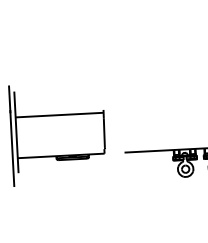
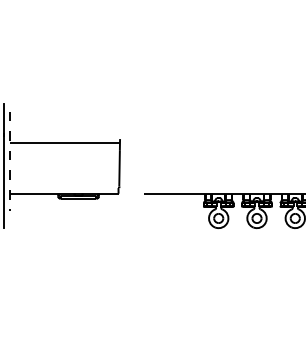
line: (16, 132) -> (9, 161), solid -> dashed

